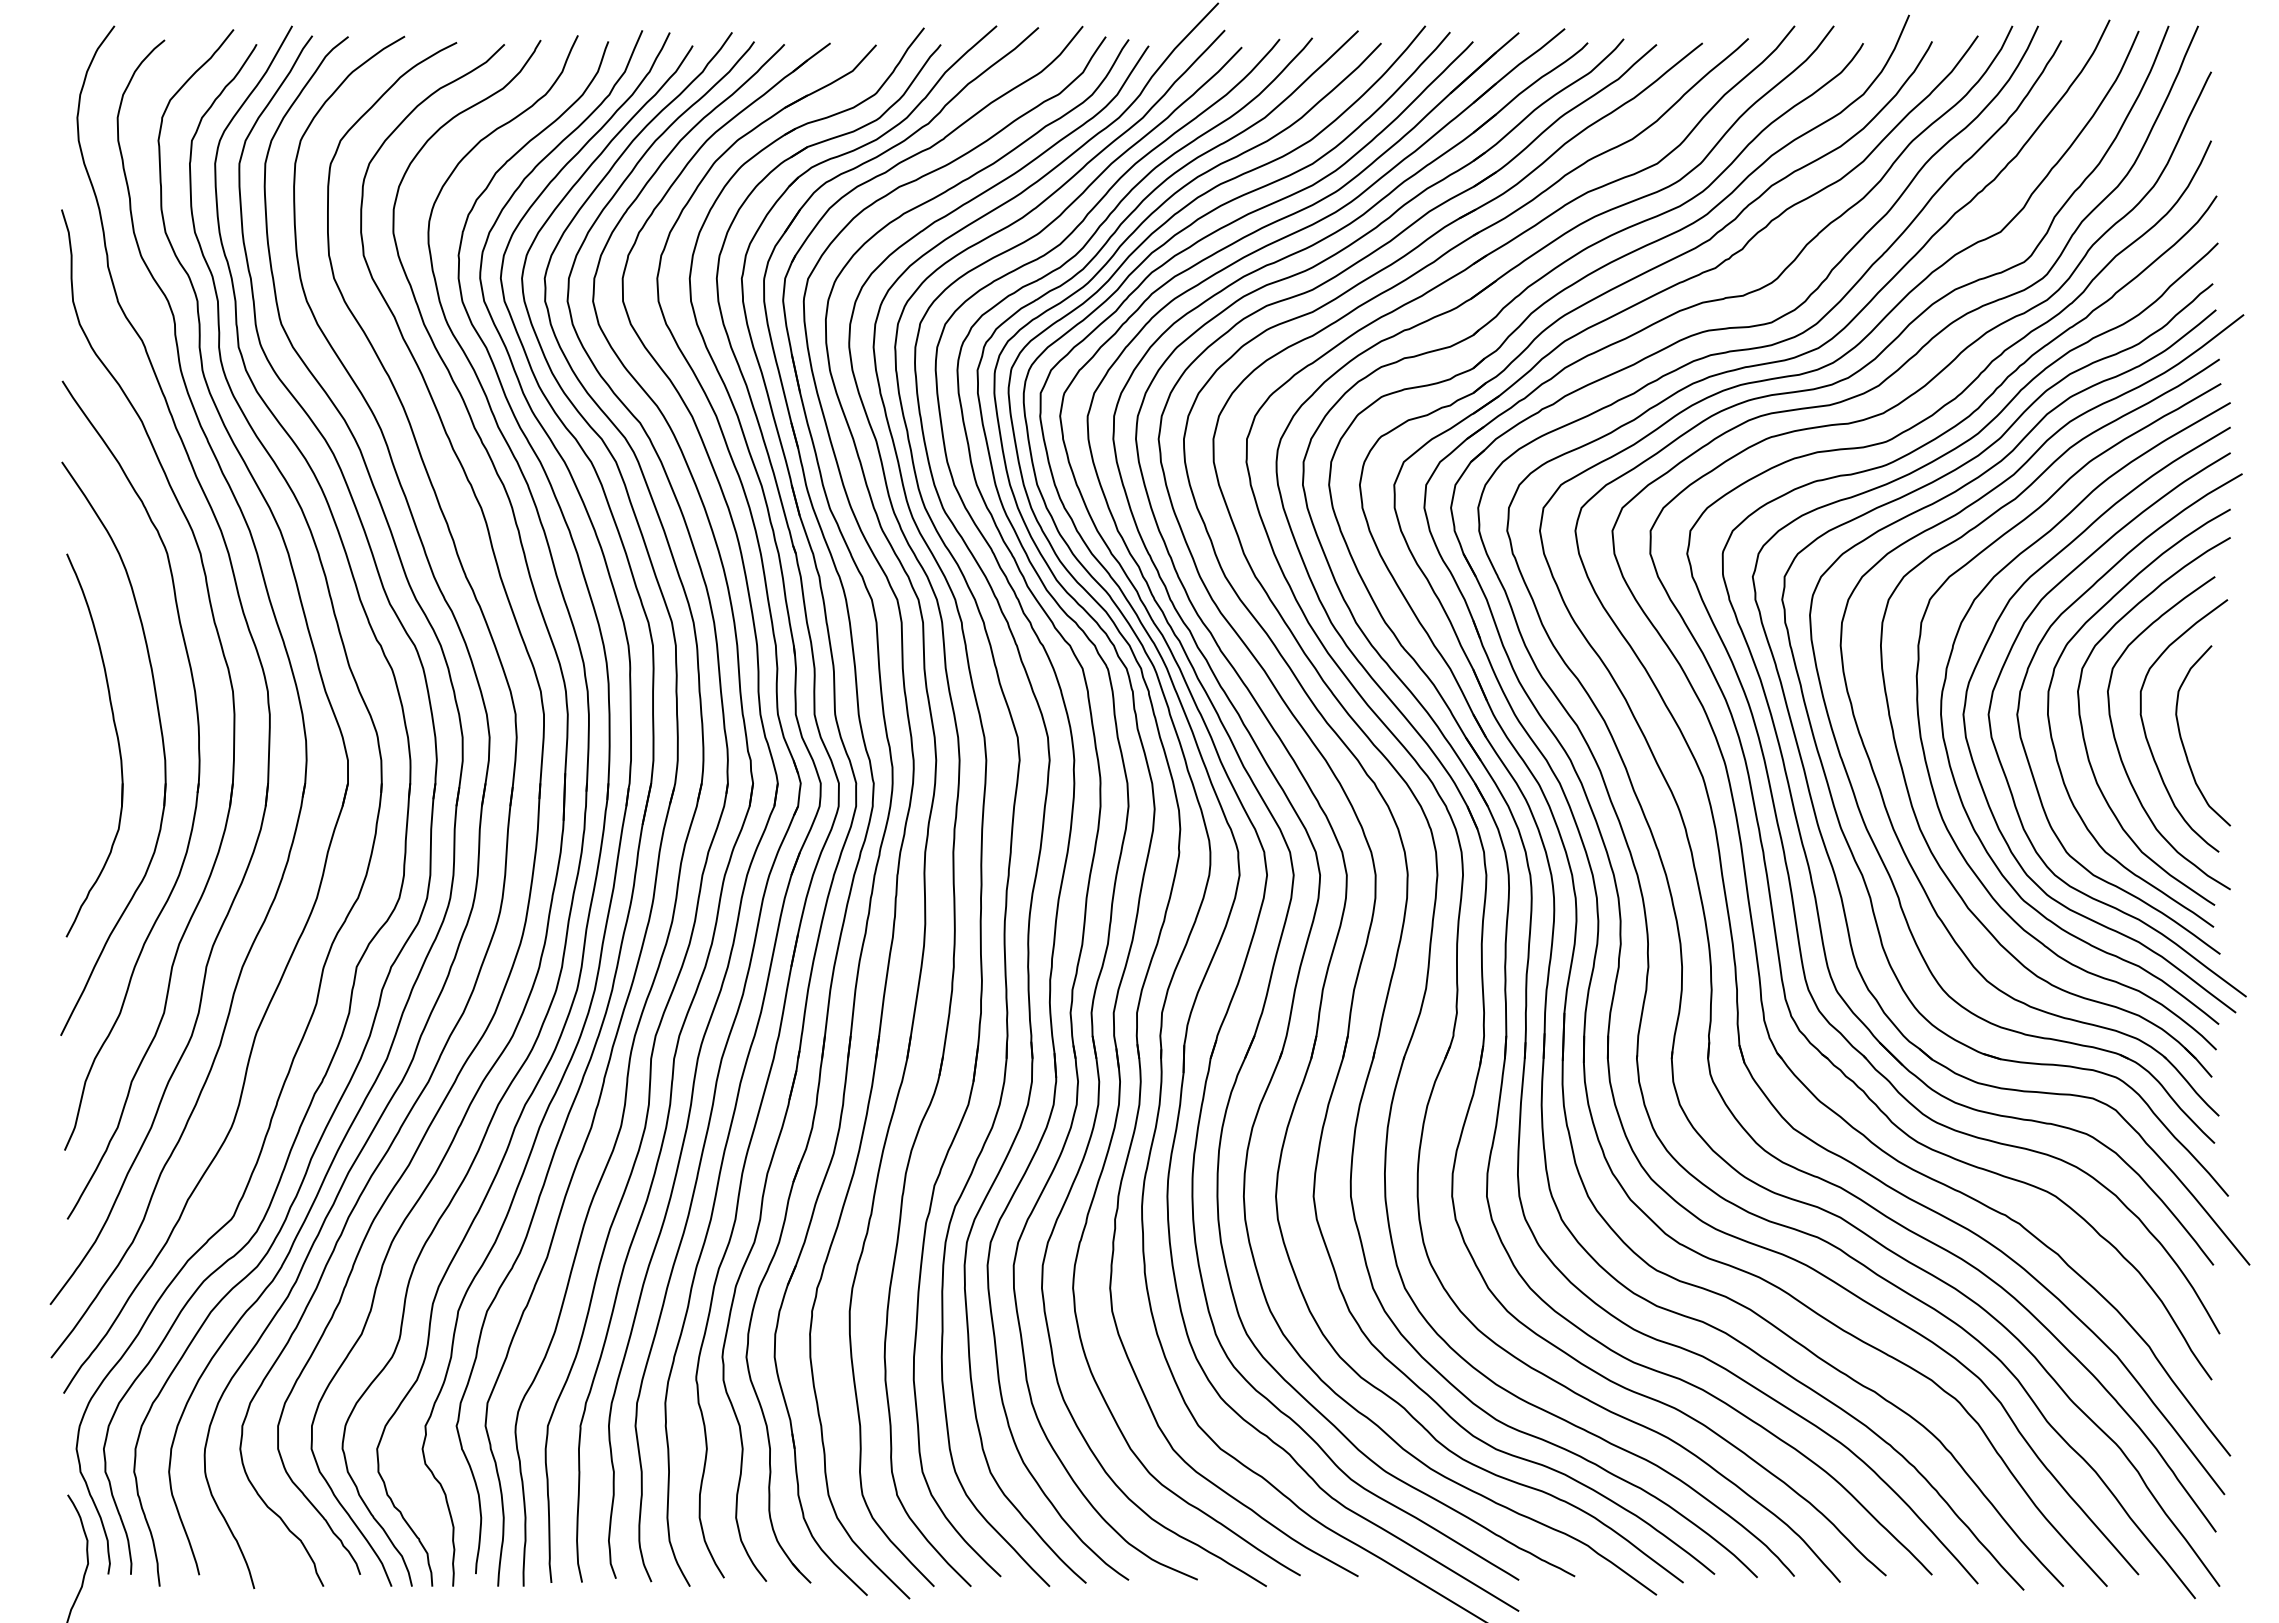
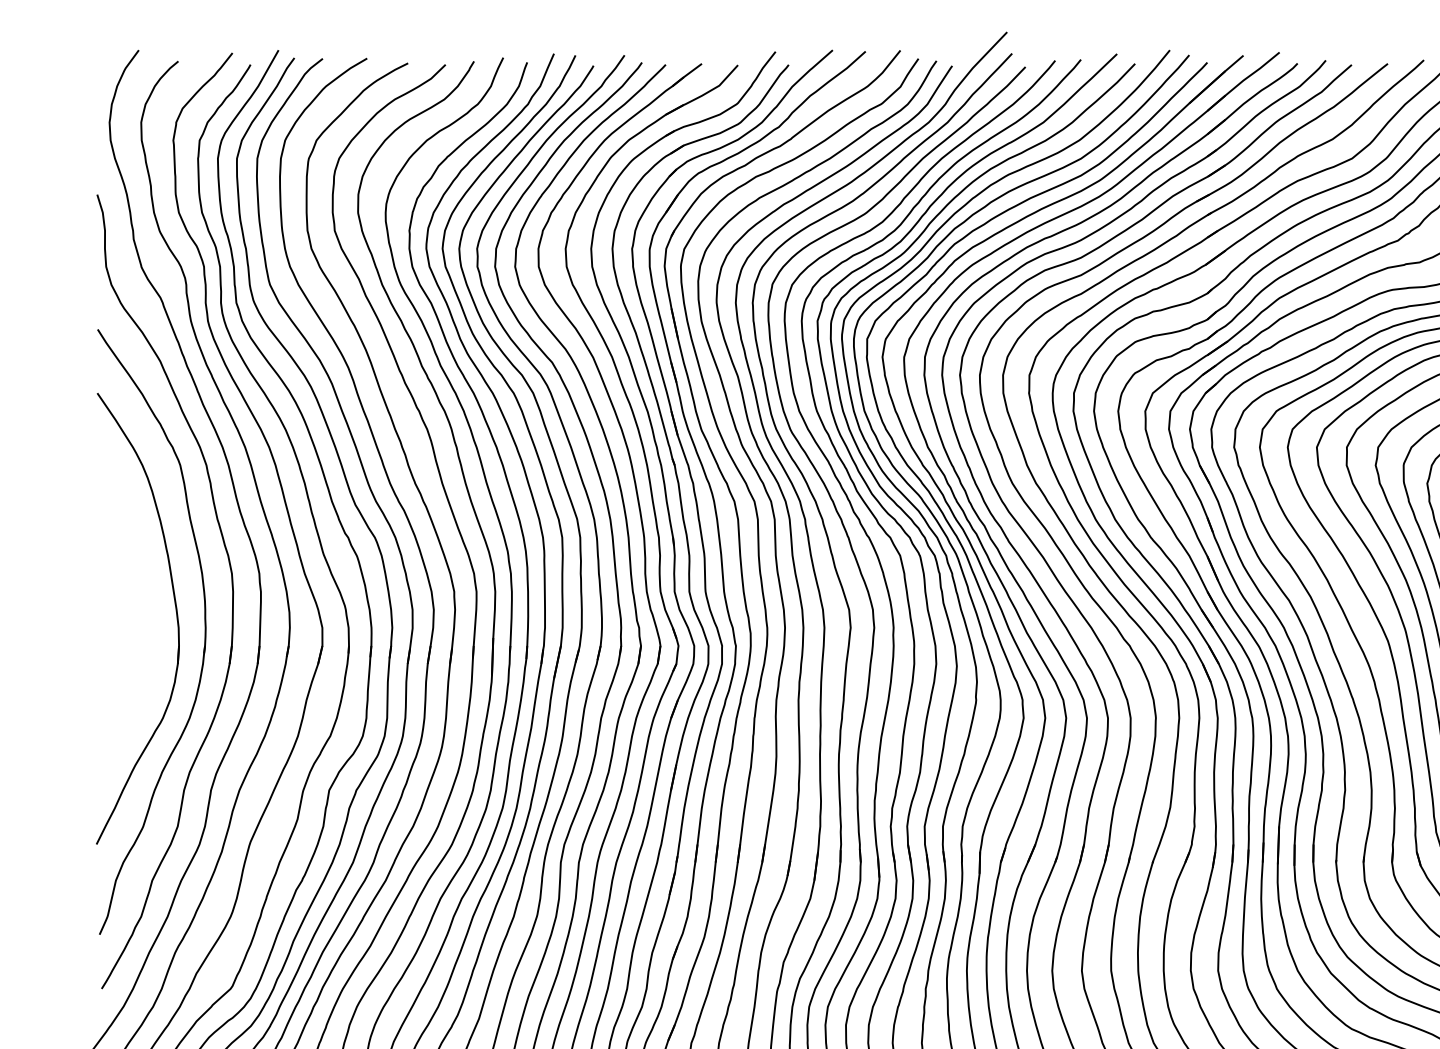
part: (117, 742) -> (141, 613), removed

